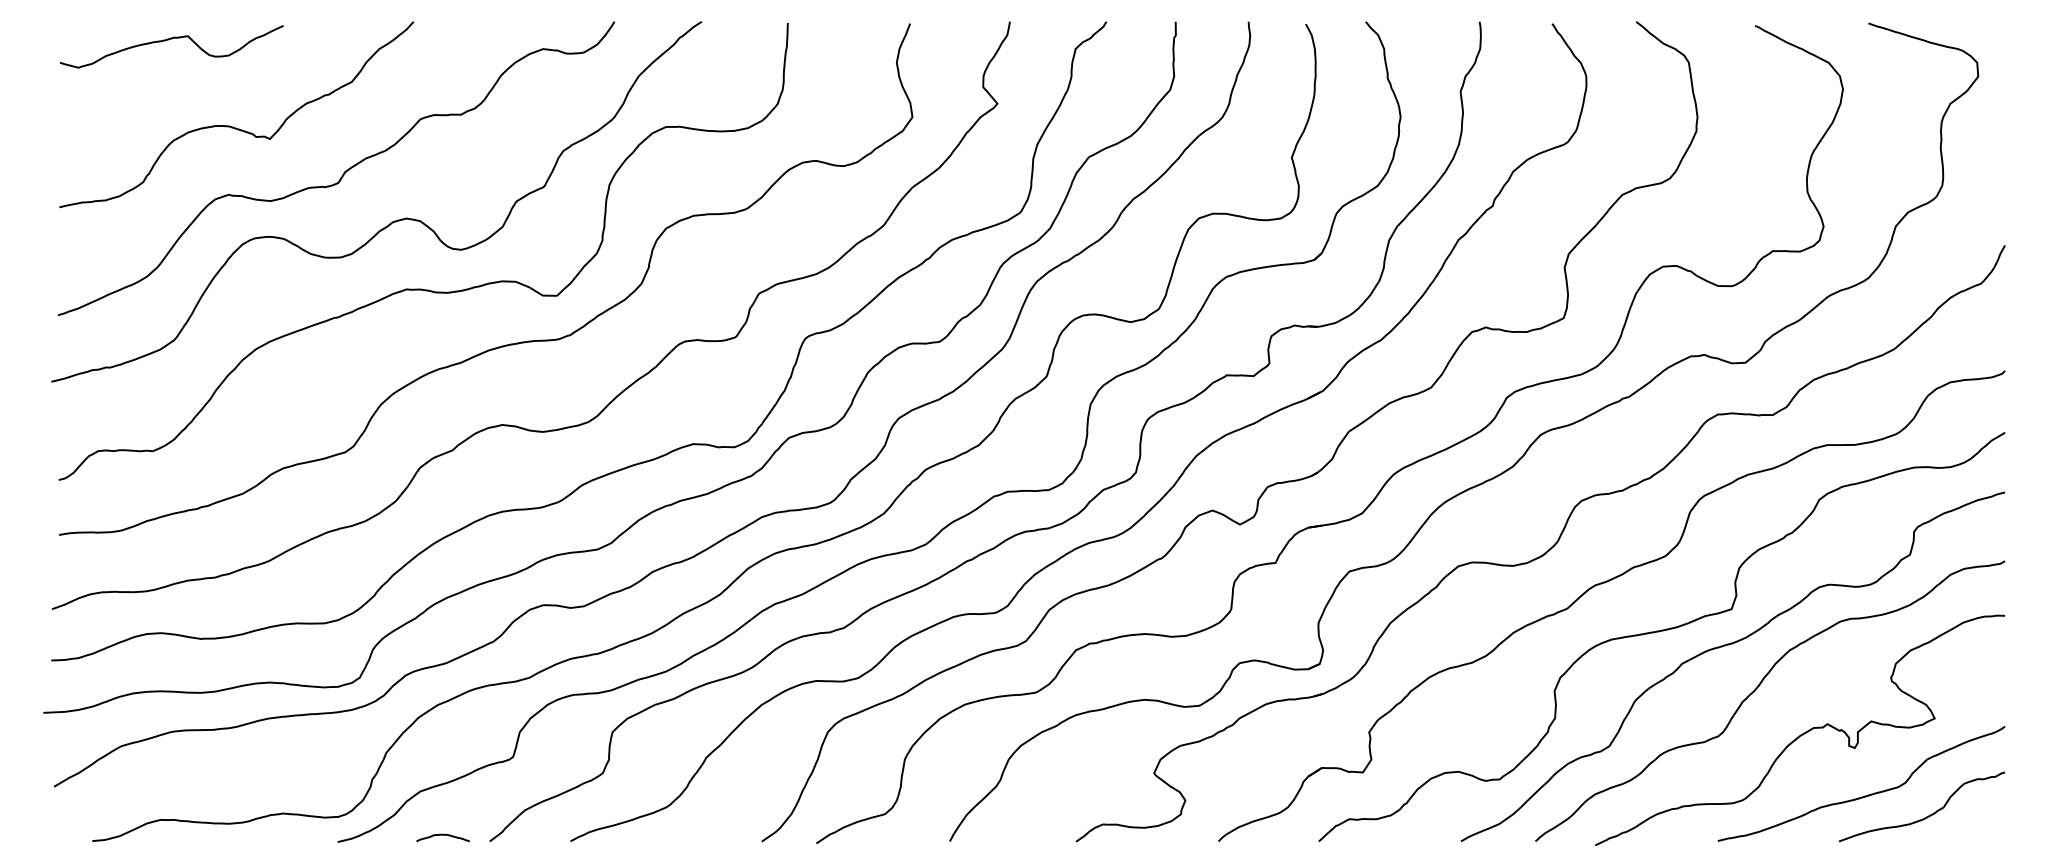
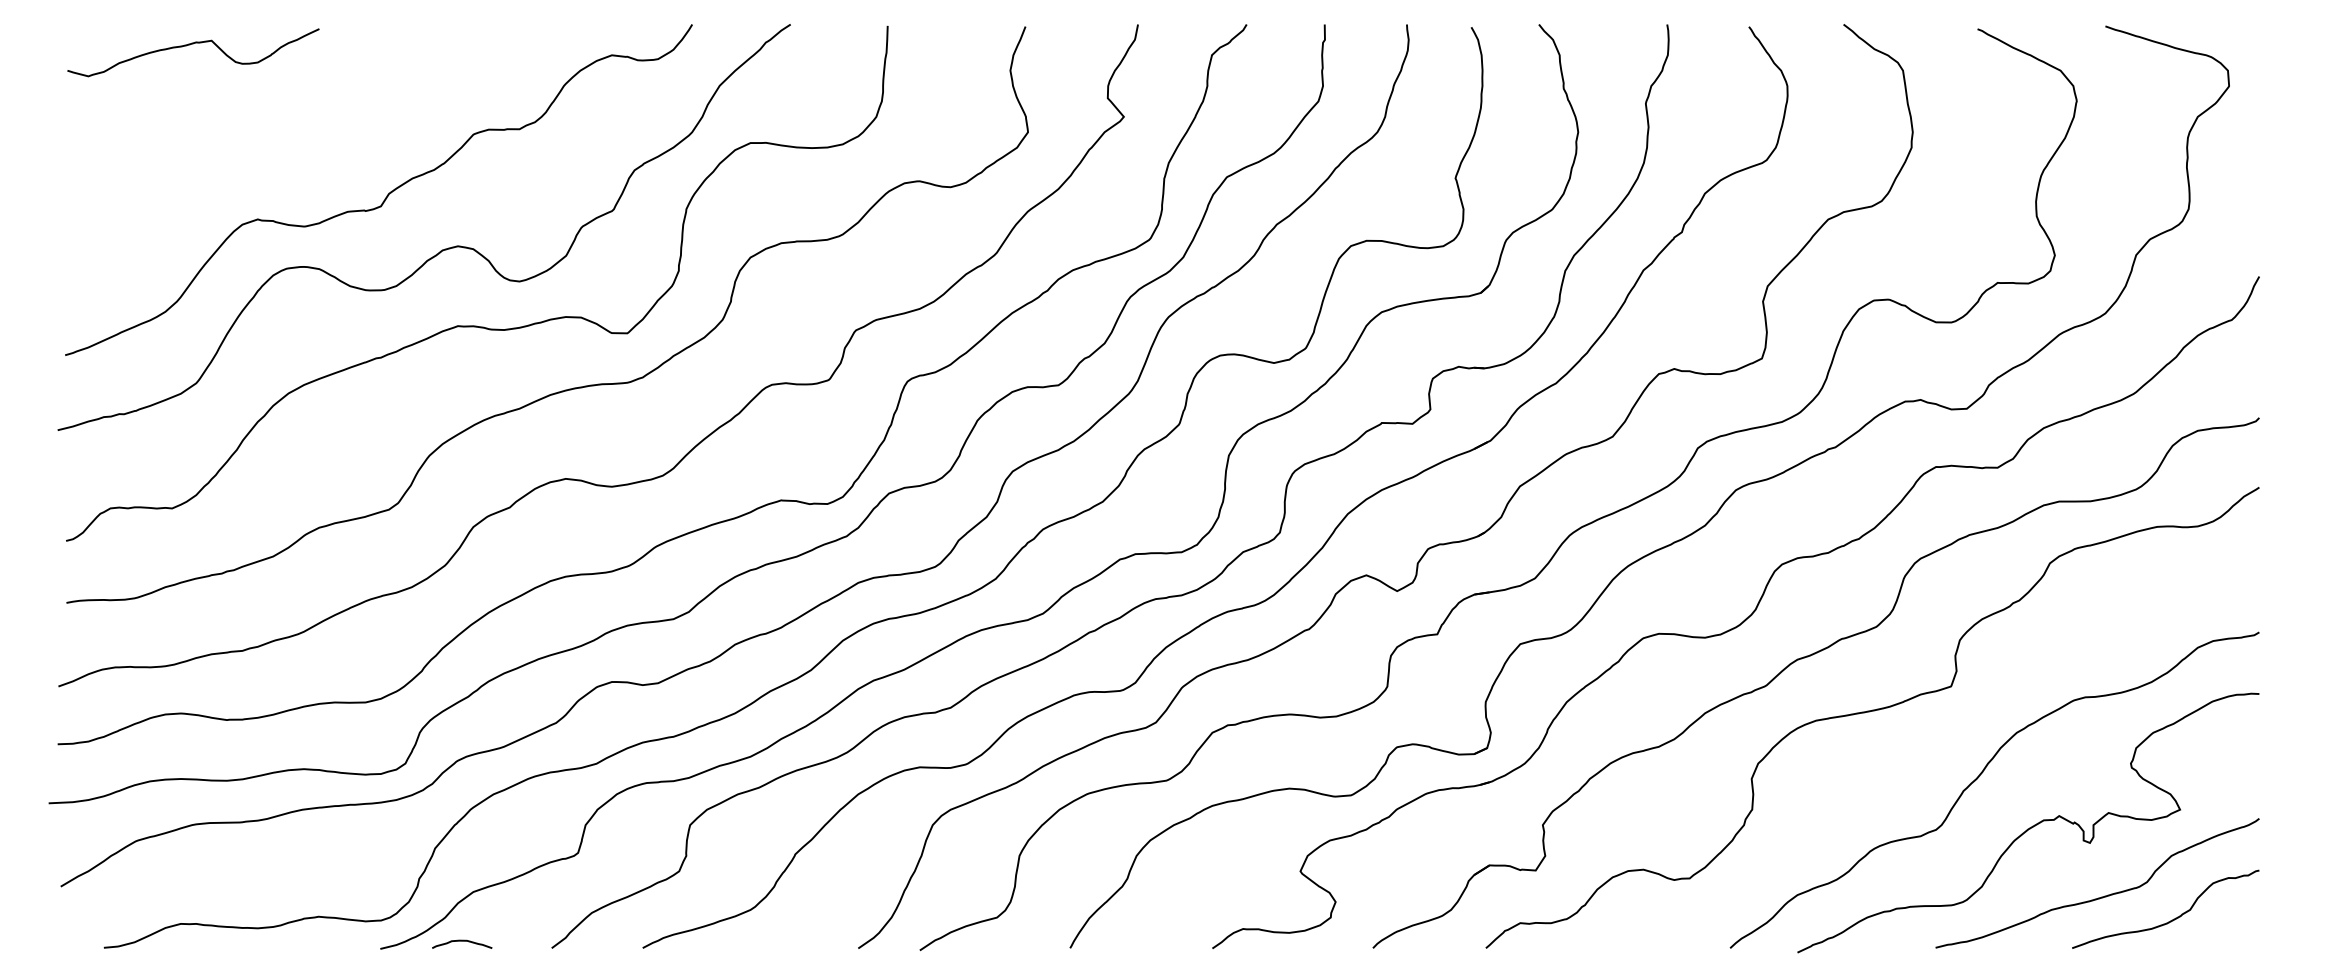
curve: (232, 126) -> (261, 142), removed
curve: (1728, 645) -> (1947, 727), removed
curve: (443, 835) -> (462, 941), moved

